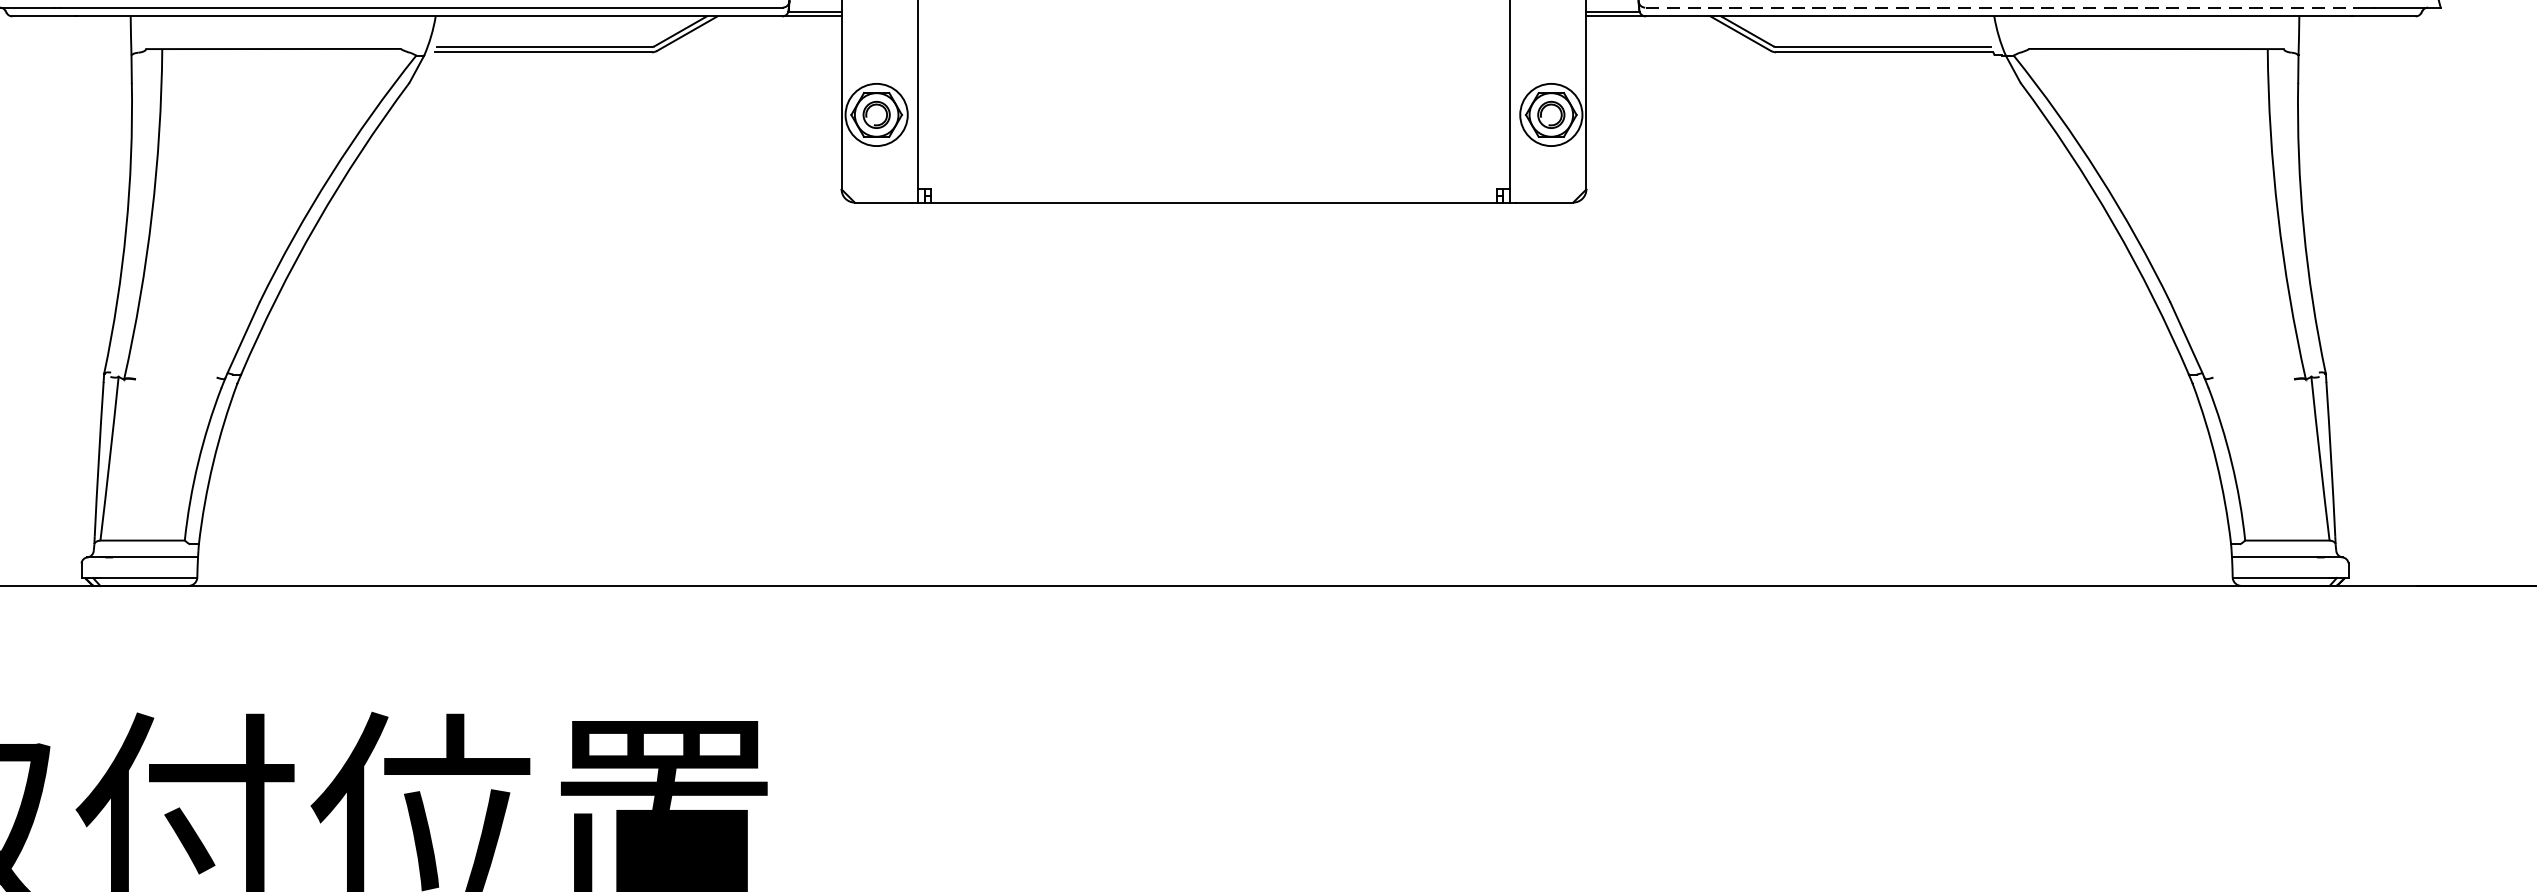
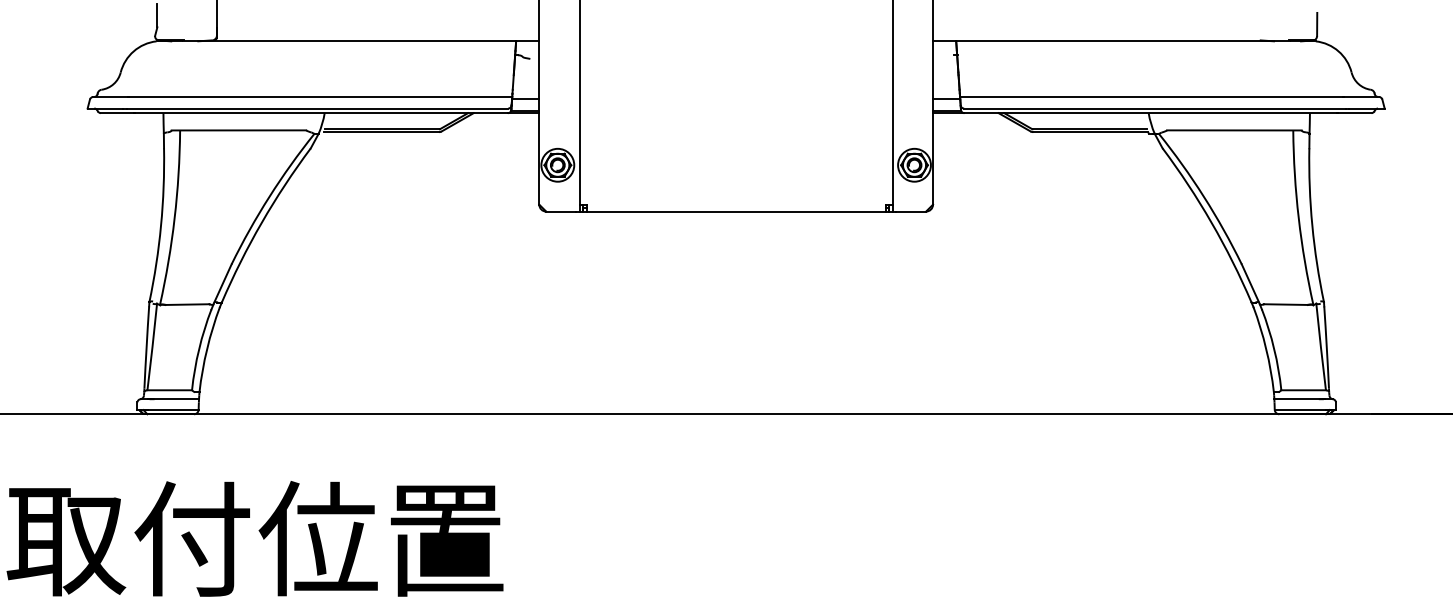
line: (2005, 7) -> (1154, 108), dashed -> solid
line: (176, 378) -> (187, 304), added
line: (2253, 378) -> (1285, 304), added

